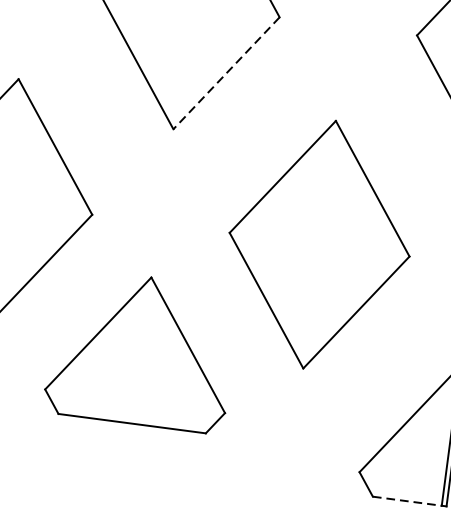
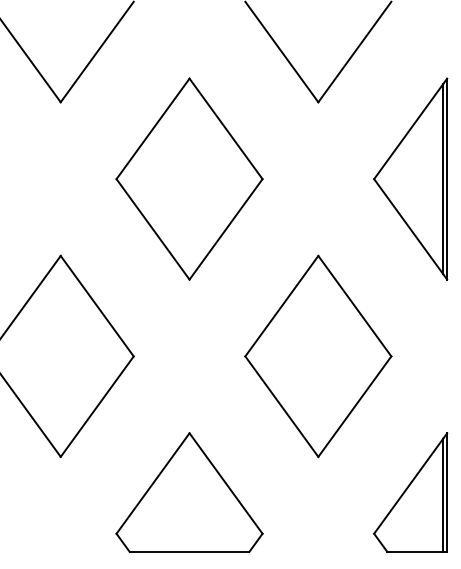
line: (225, 73) -> (225, 229), dashed -> solid
part: (141, 350) -> (189, 492), moved
line: (407, 500) -> (415, 551), dashed -> solid

